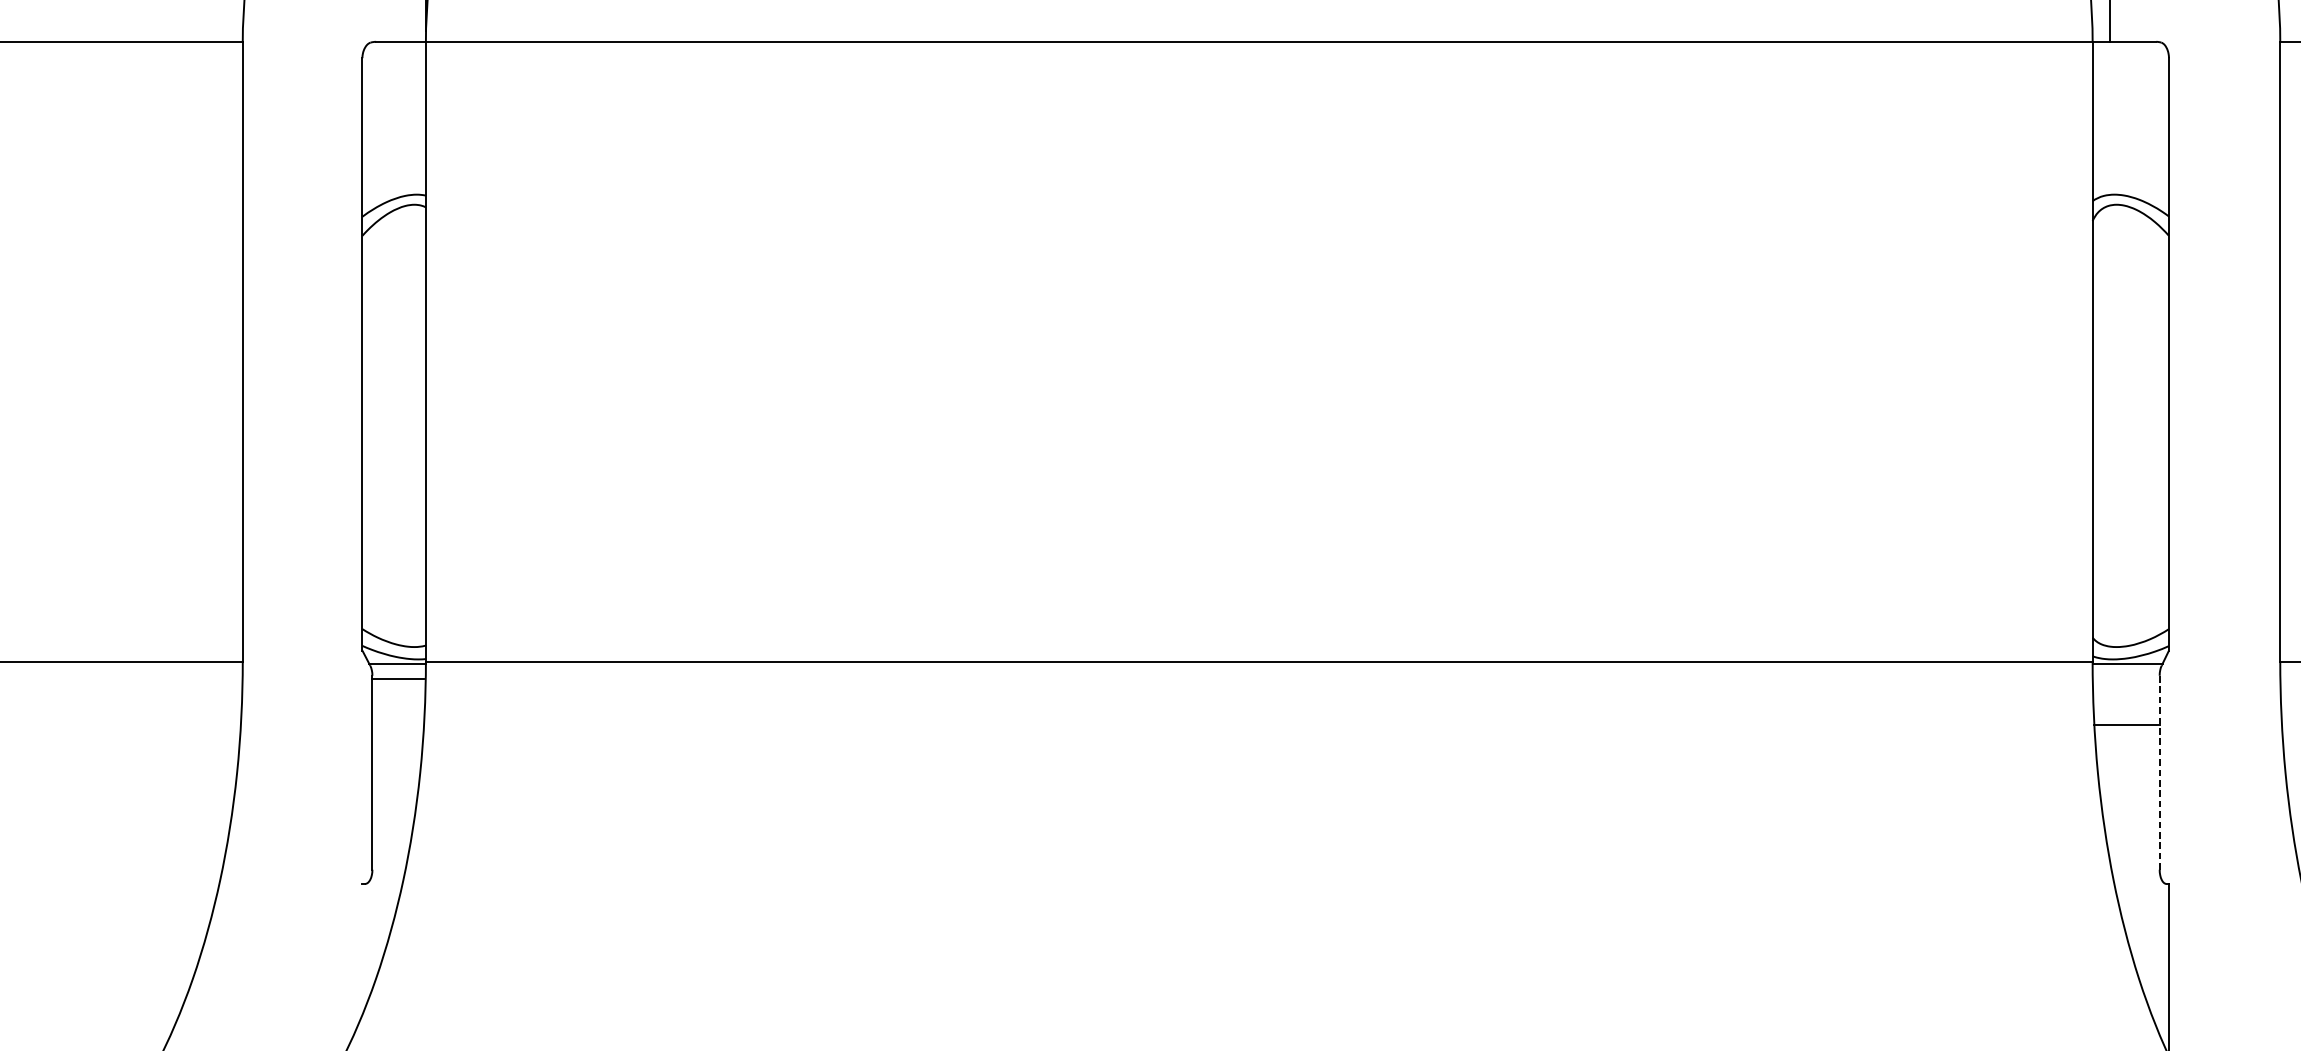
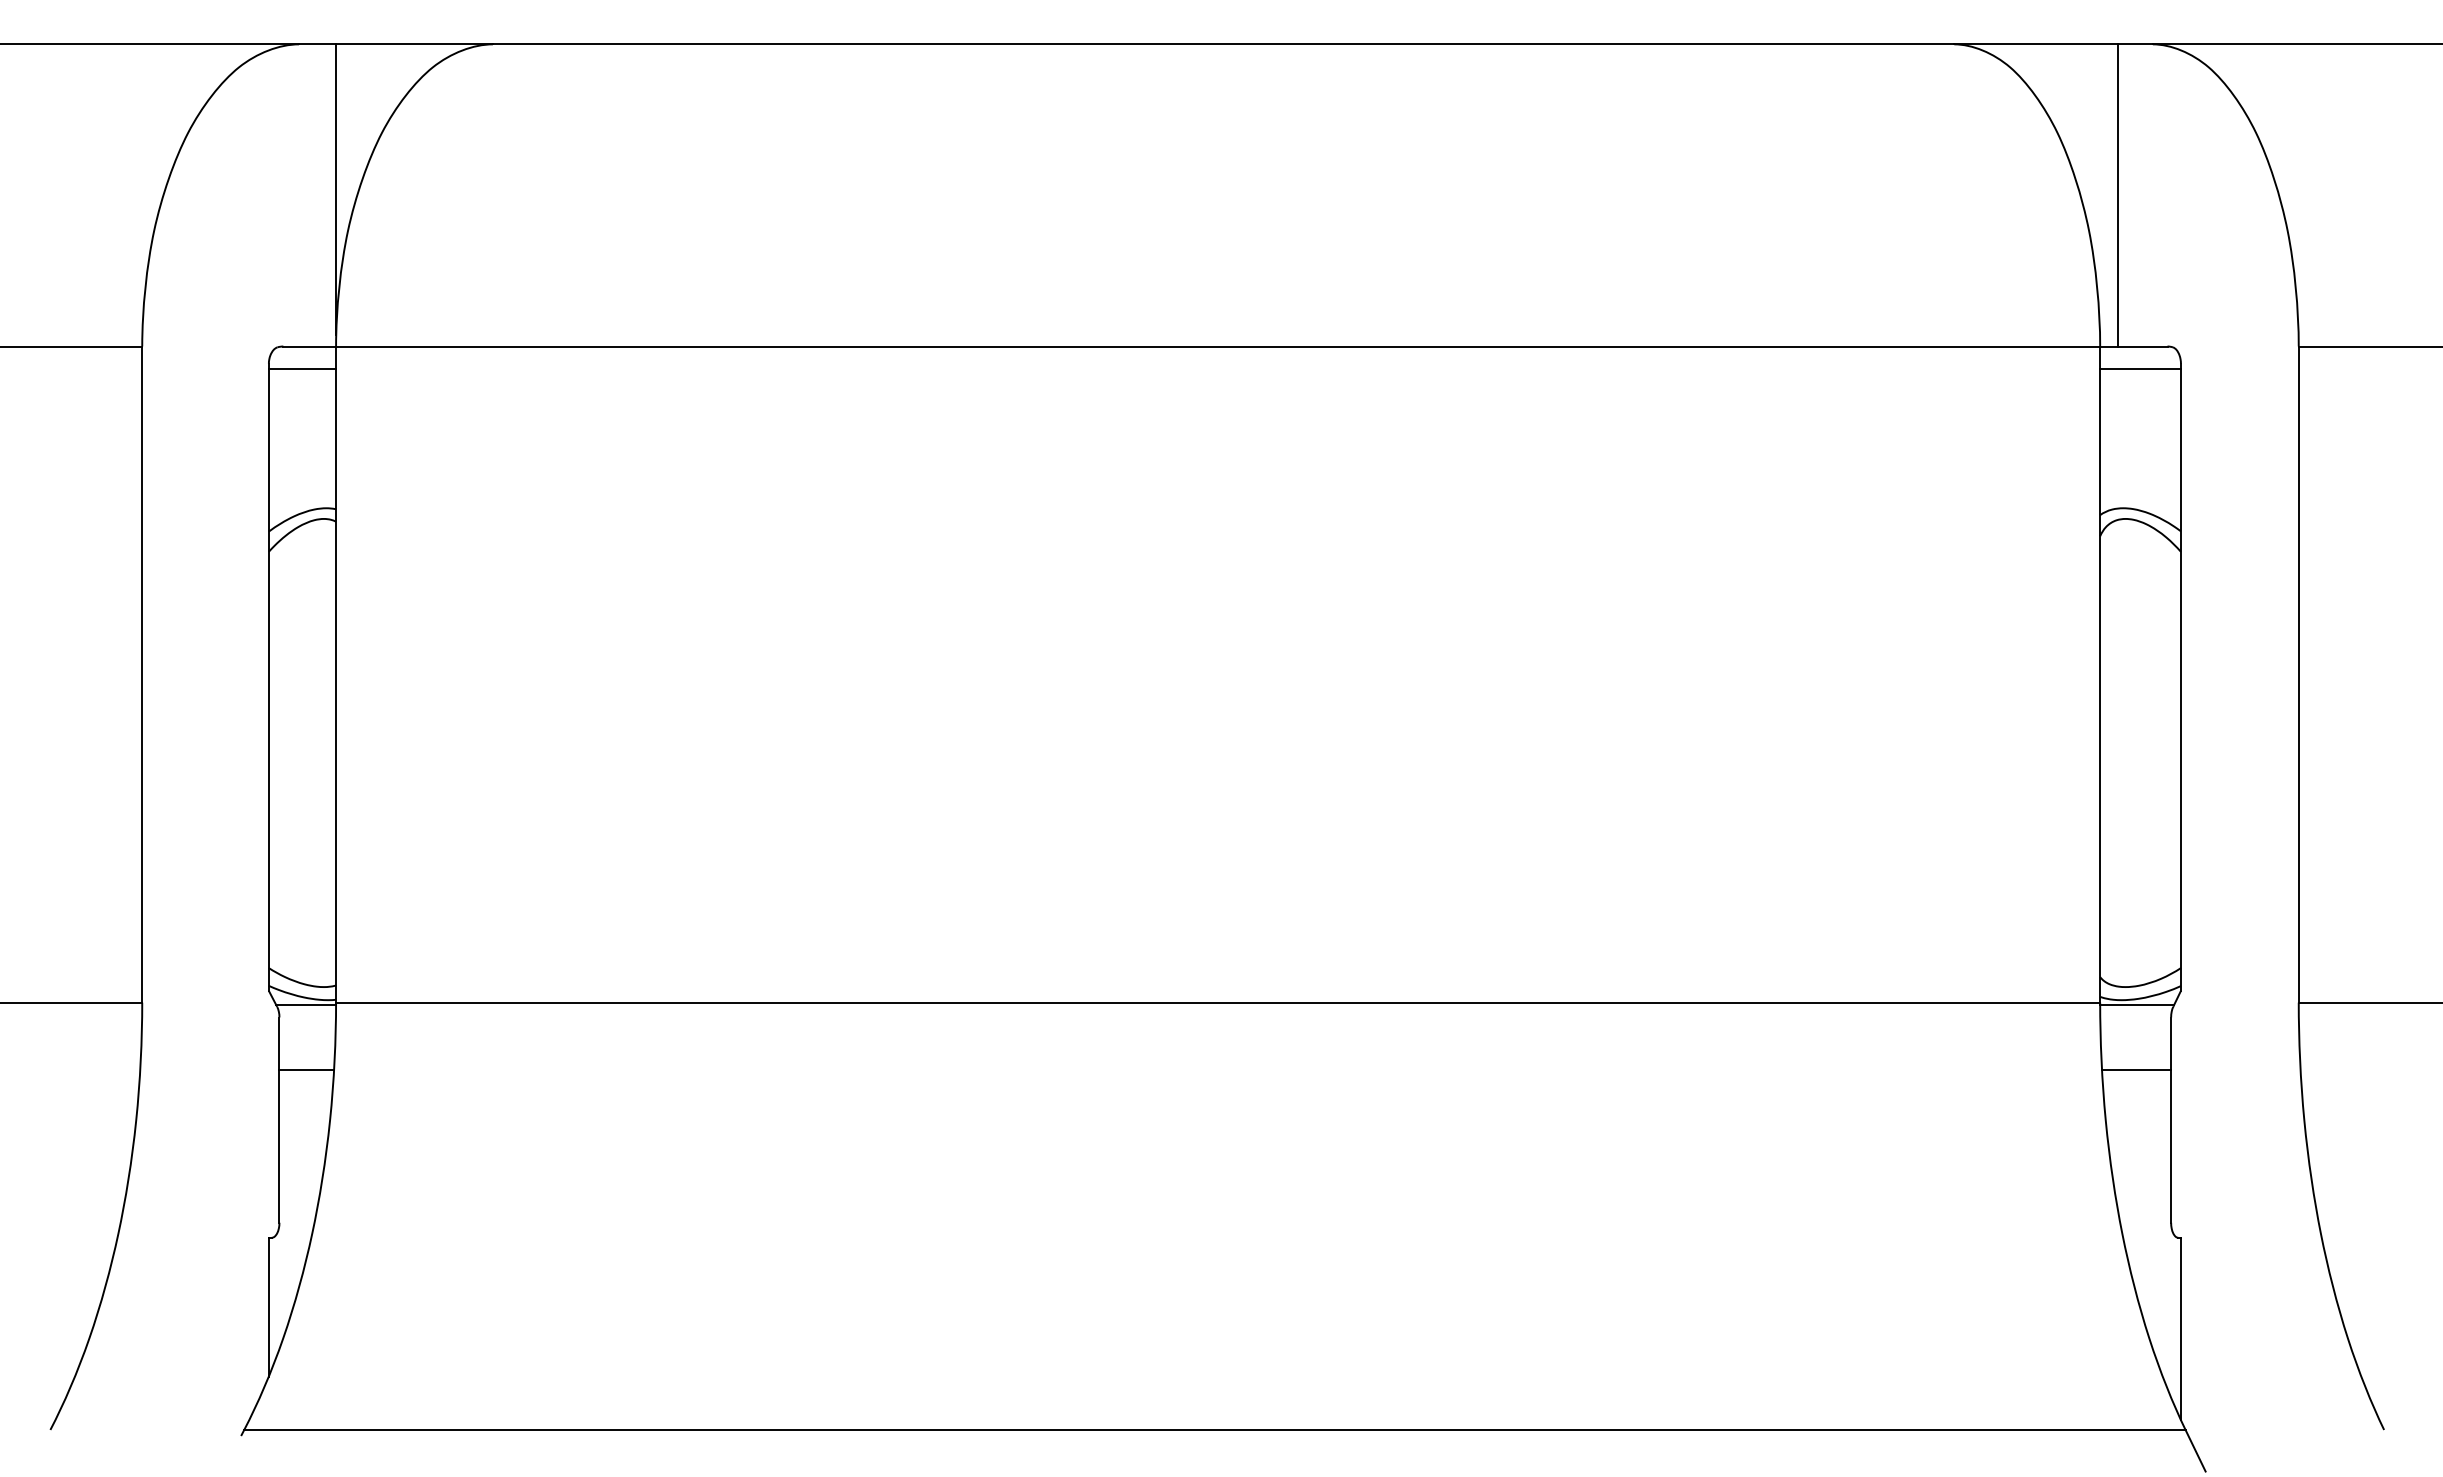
line: (394, 62) -> (302, 368), added
line: (2130, 62) -> (2140, 368), added
line: (397, 678) -> (306, 1069), moved
line: (2160, 773) -> (2171, 1120), dashed -> solid
line: (362, 948) -> (268, 1306), added

